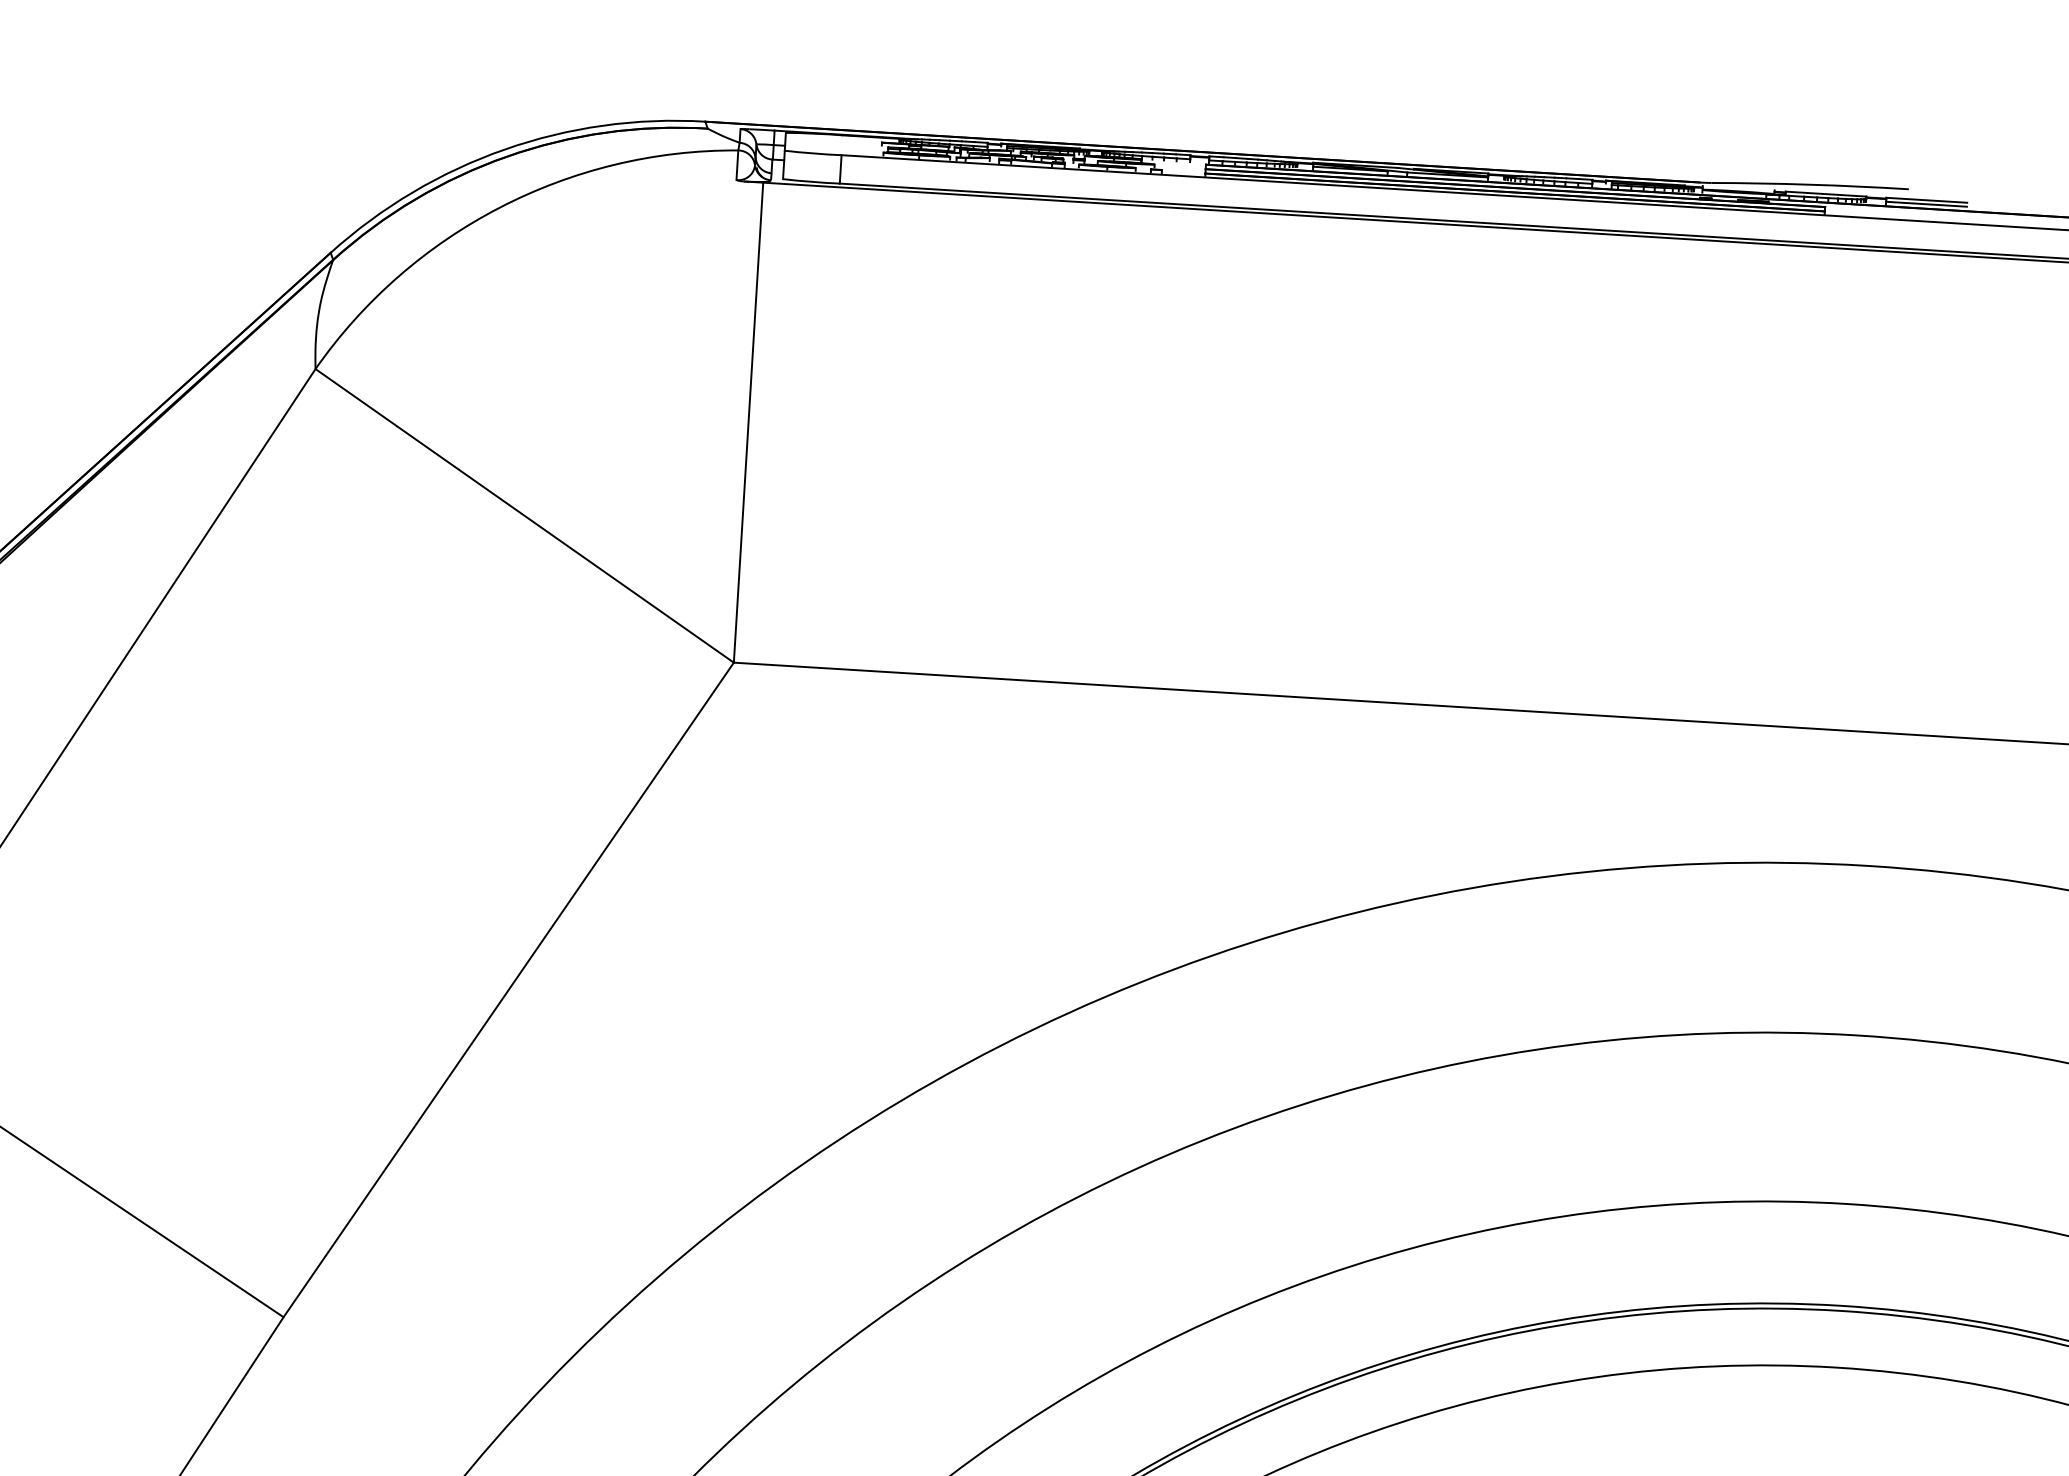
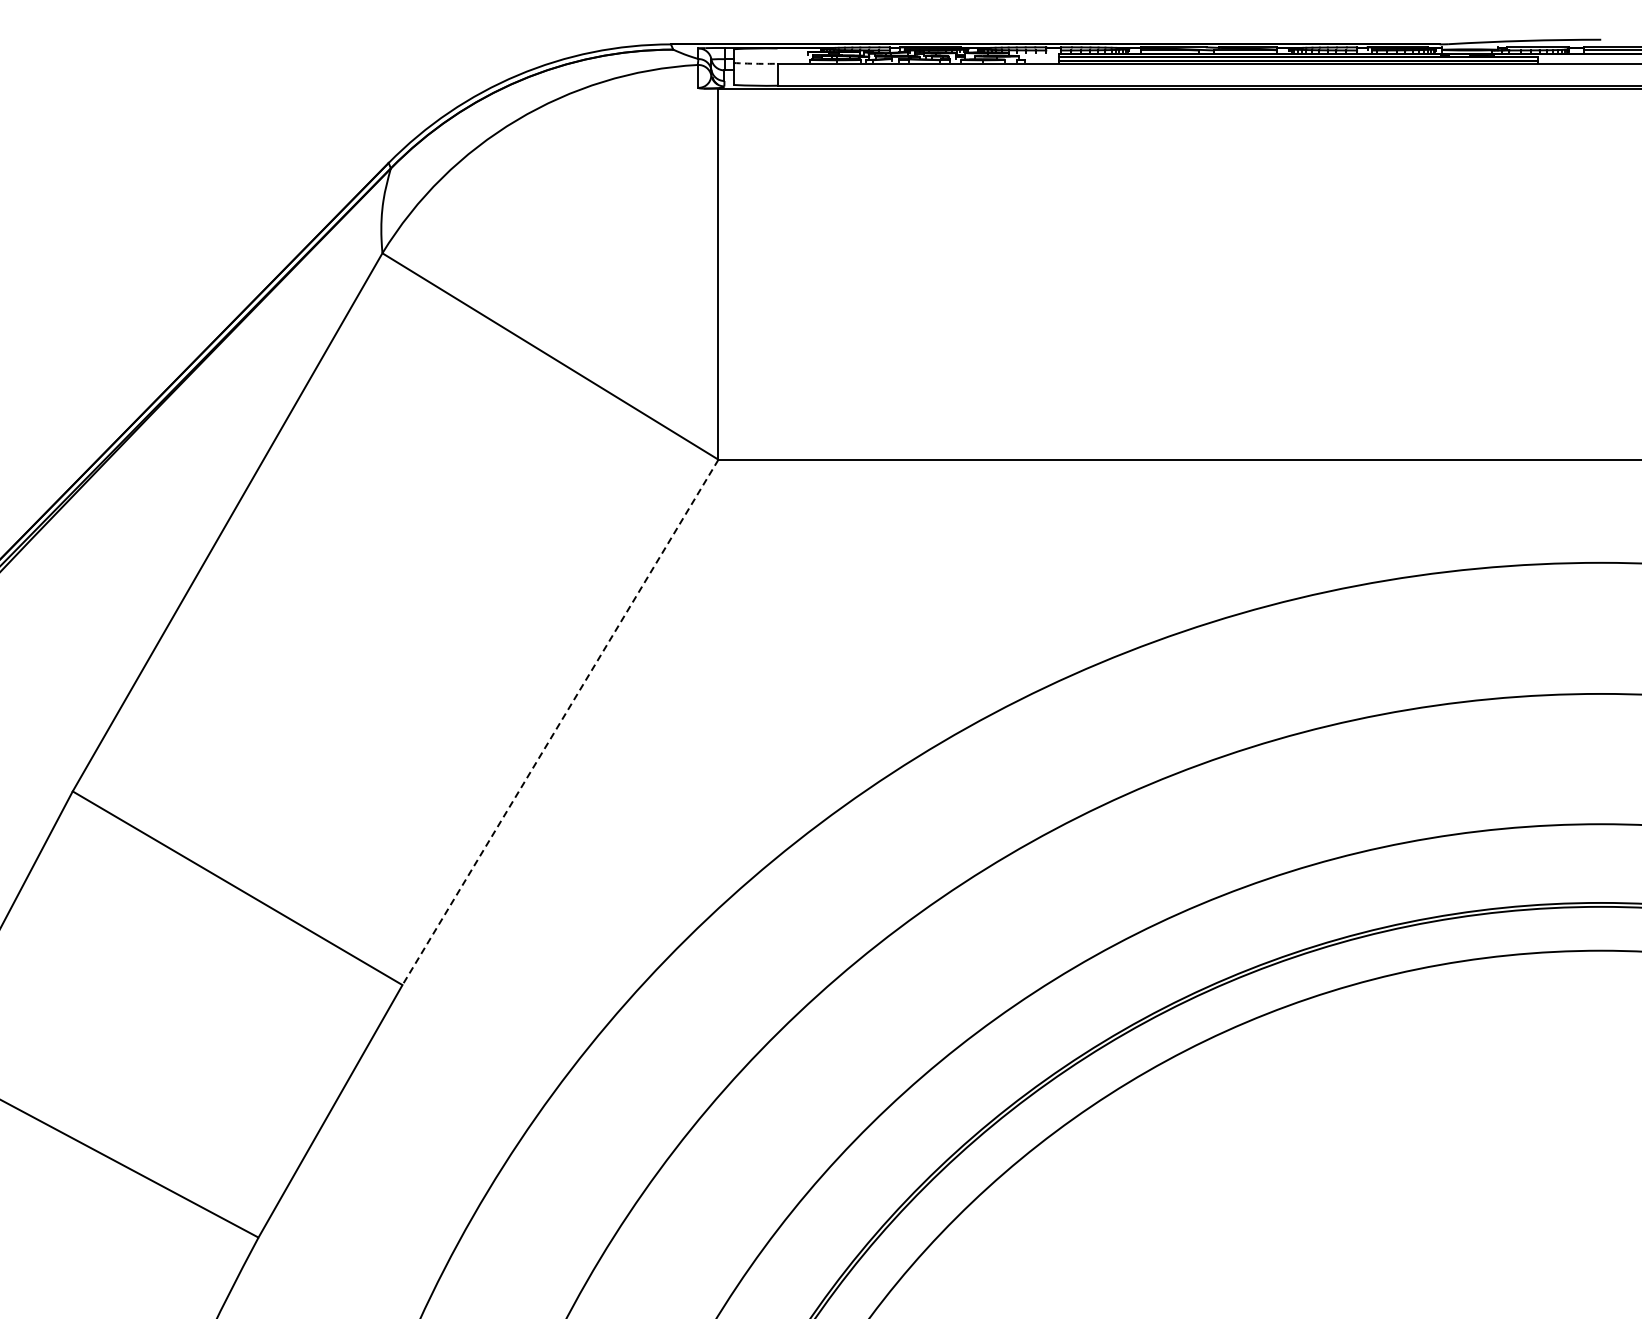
arc: (813, 153) -> (755, 63), solid -> dashed
line: (508, 990) -> (560, 722), solid -> dashed

